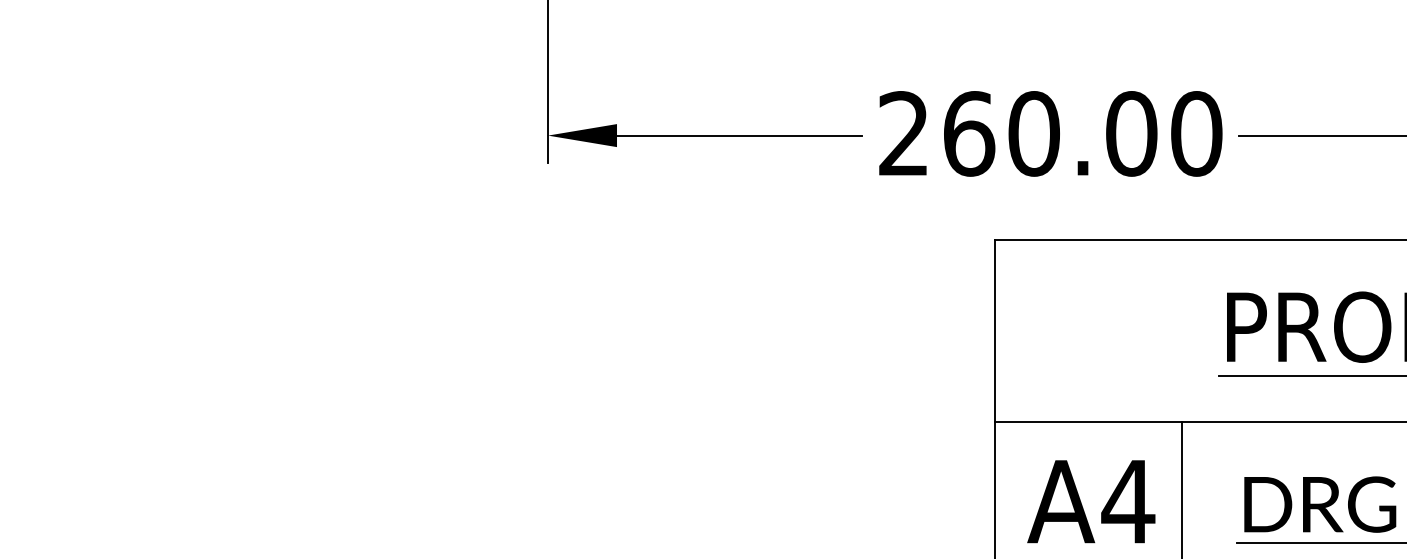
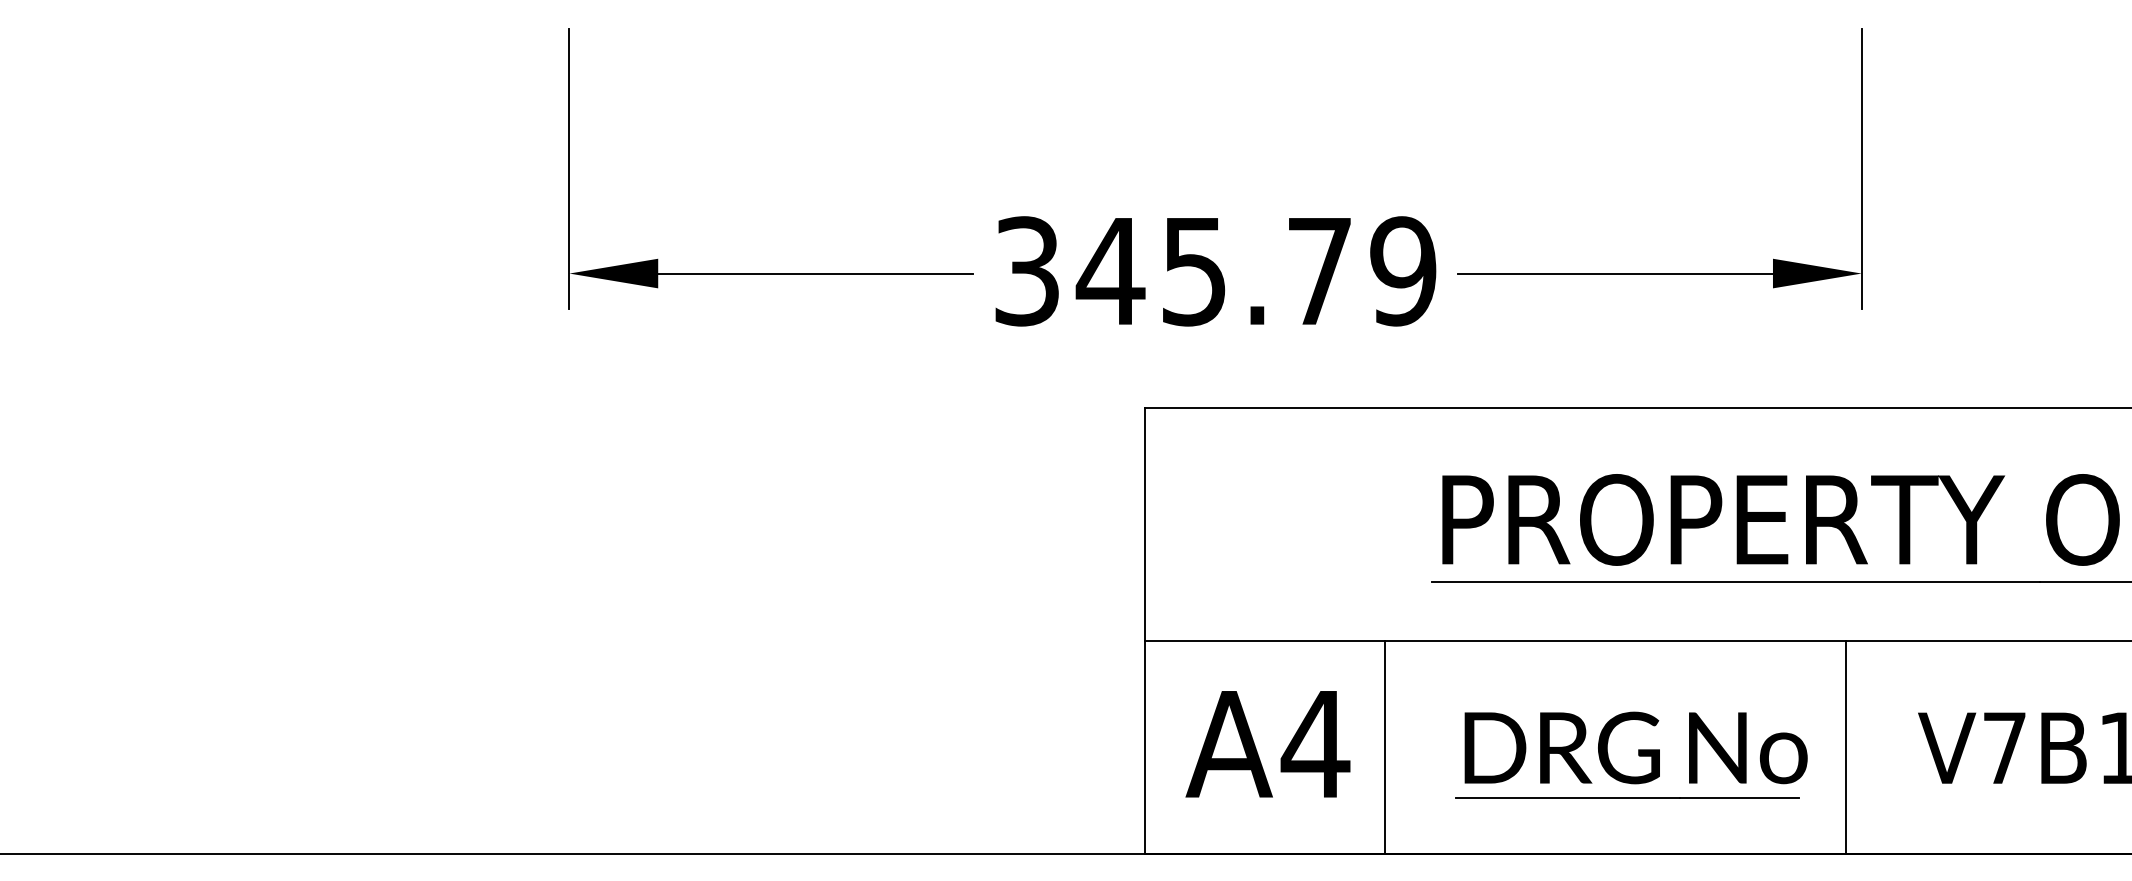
text: (1050, 134) -> (1215, 271), 260.00 -> 345.79

